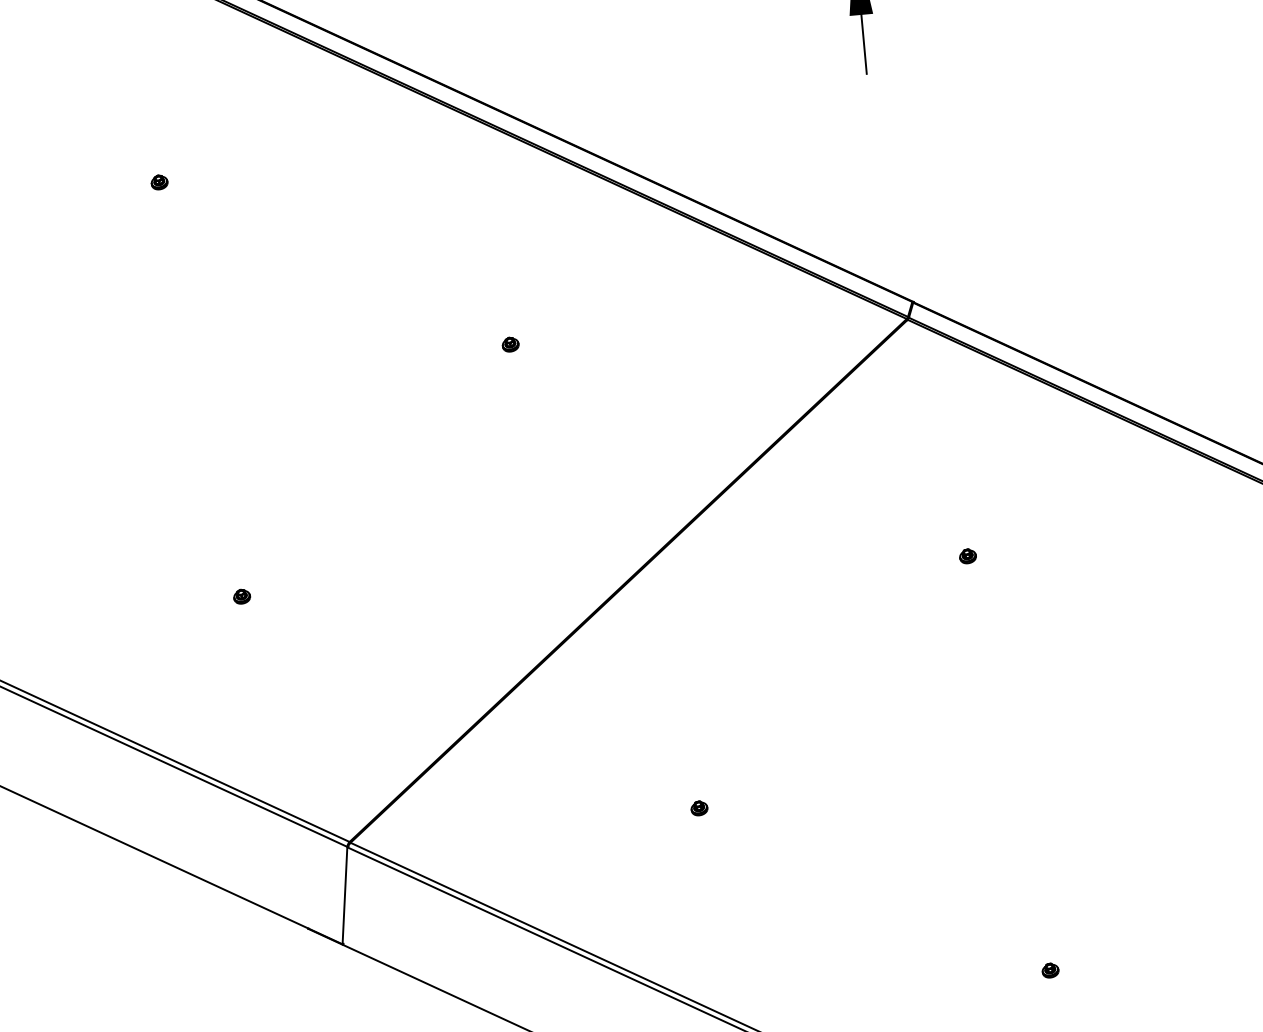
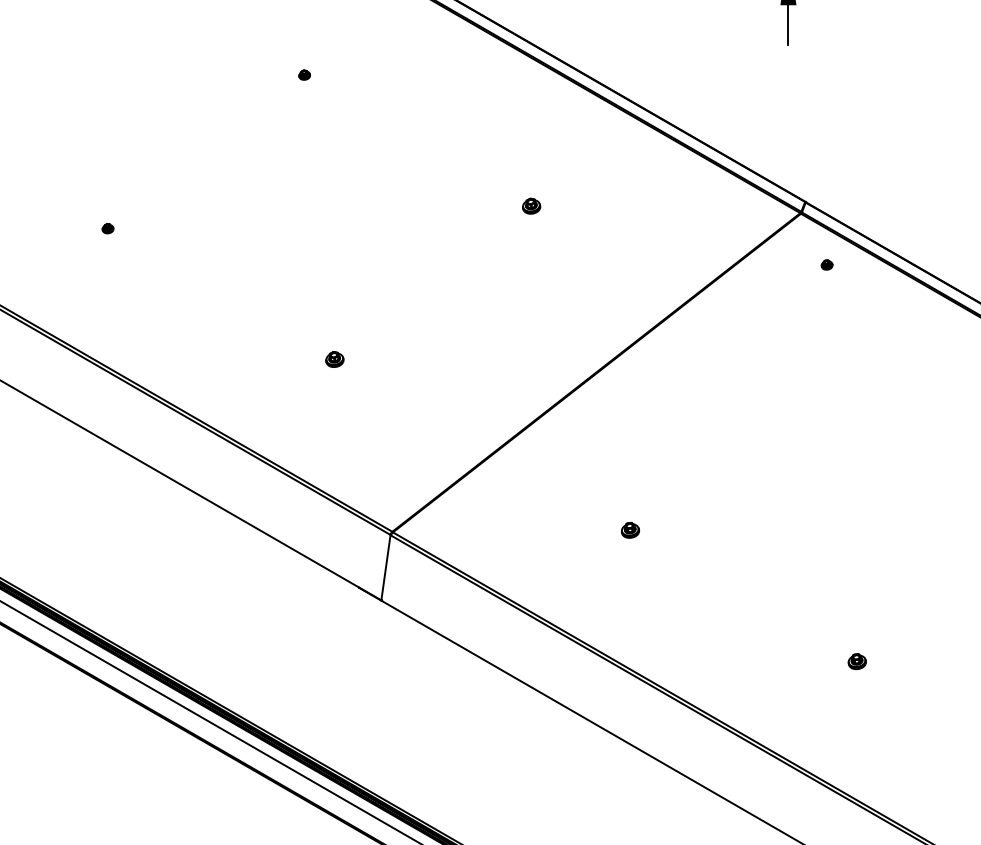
part: (510, 343) -> (531, 205), size x1.6
part: (967, 555) -> (826, 264), moved
part: (241, 596) -> (334, 359), size x1.6
part: (699, 808) -> (630, 530), size x1.6
part: (1050, 970) -> (857, 661), size x1.6

